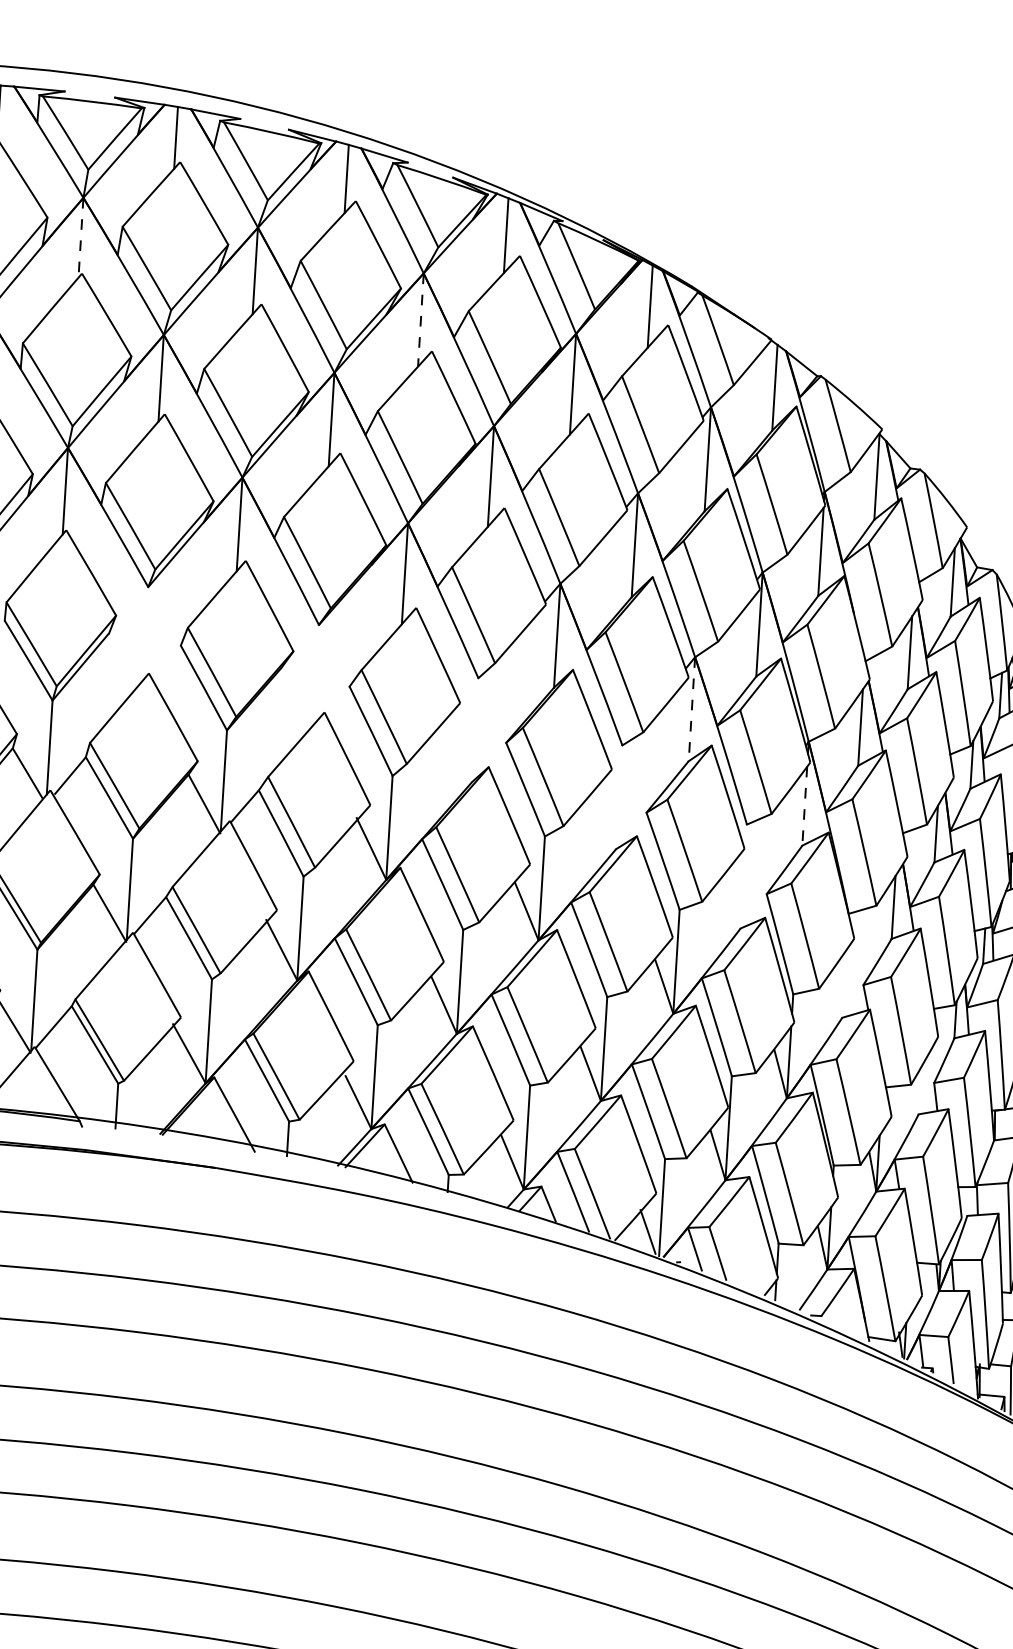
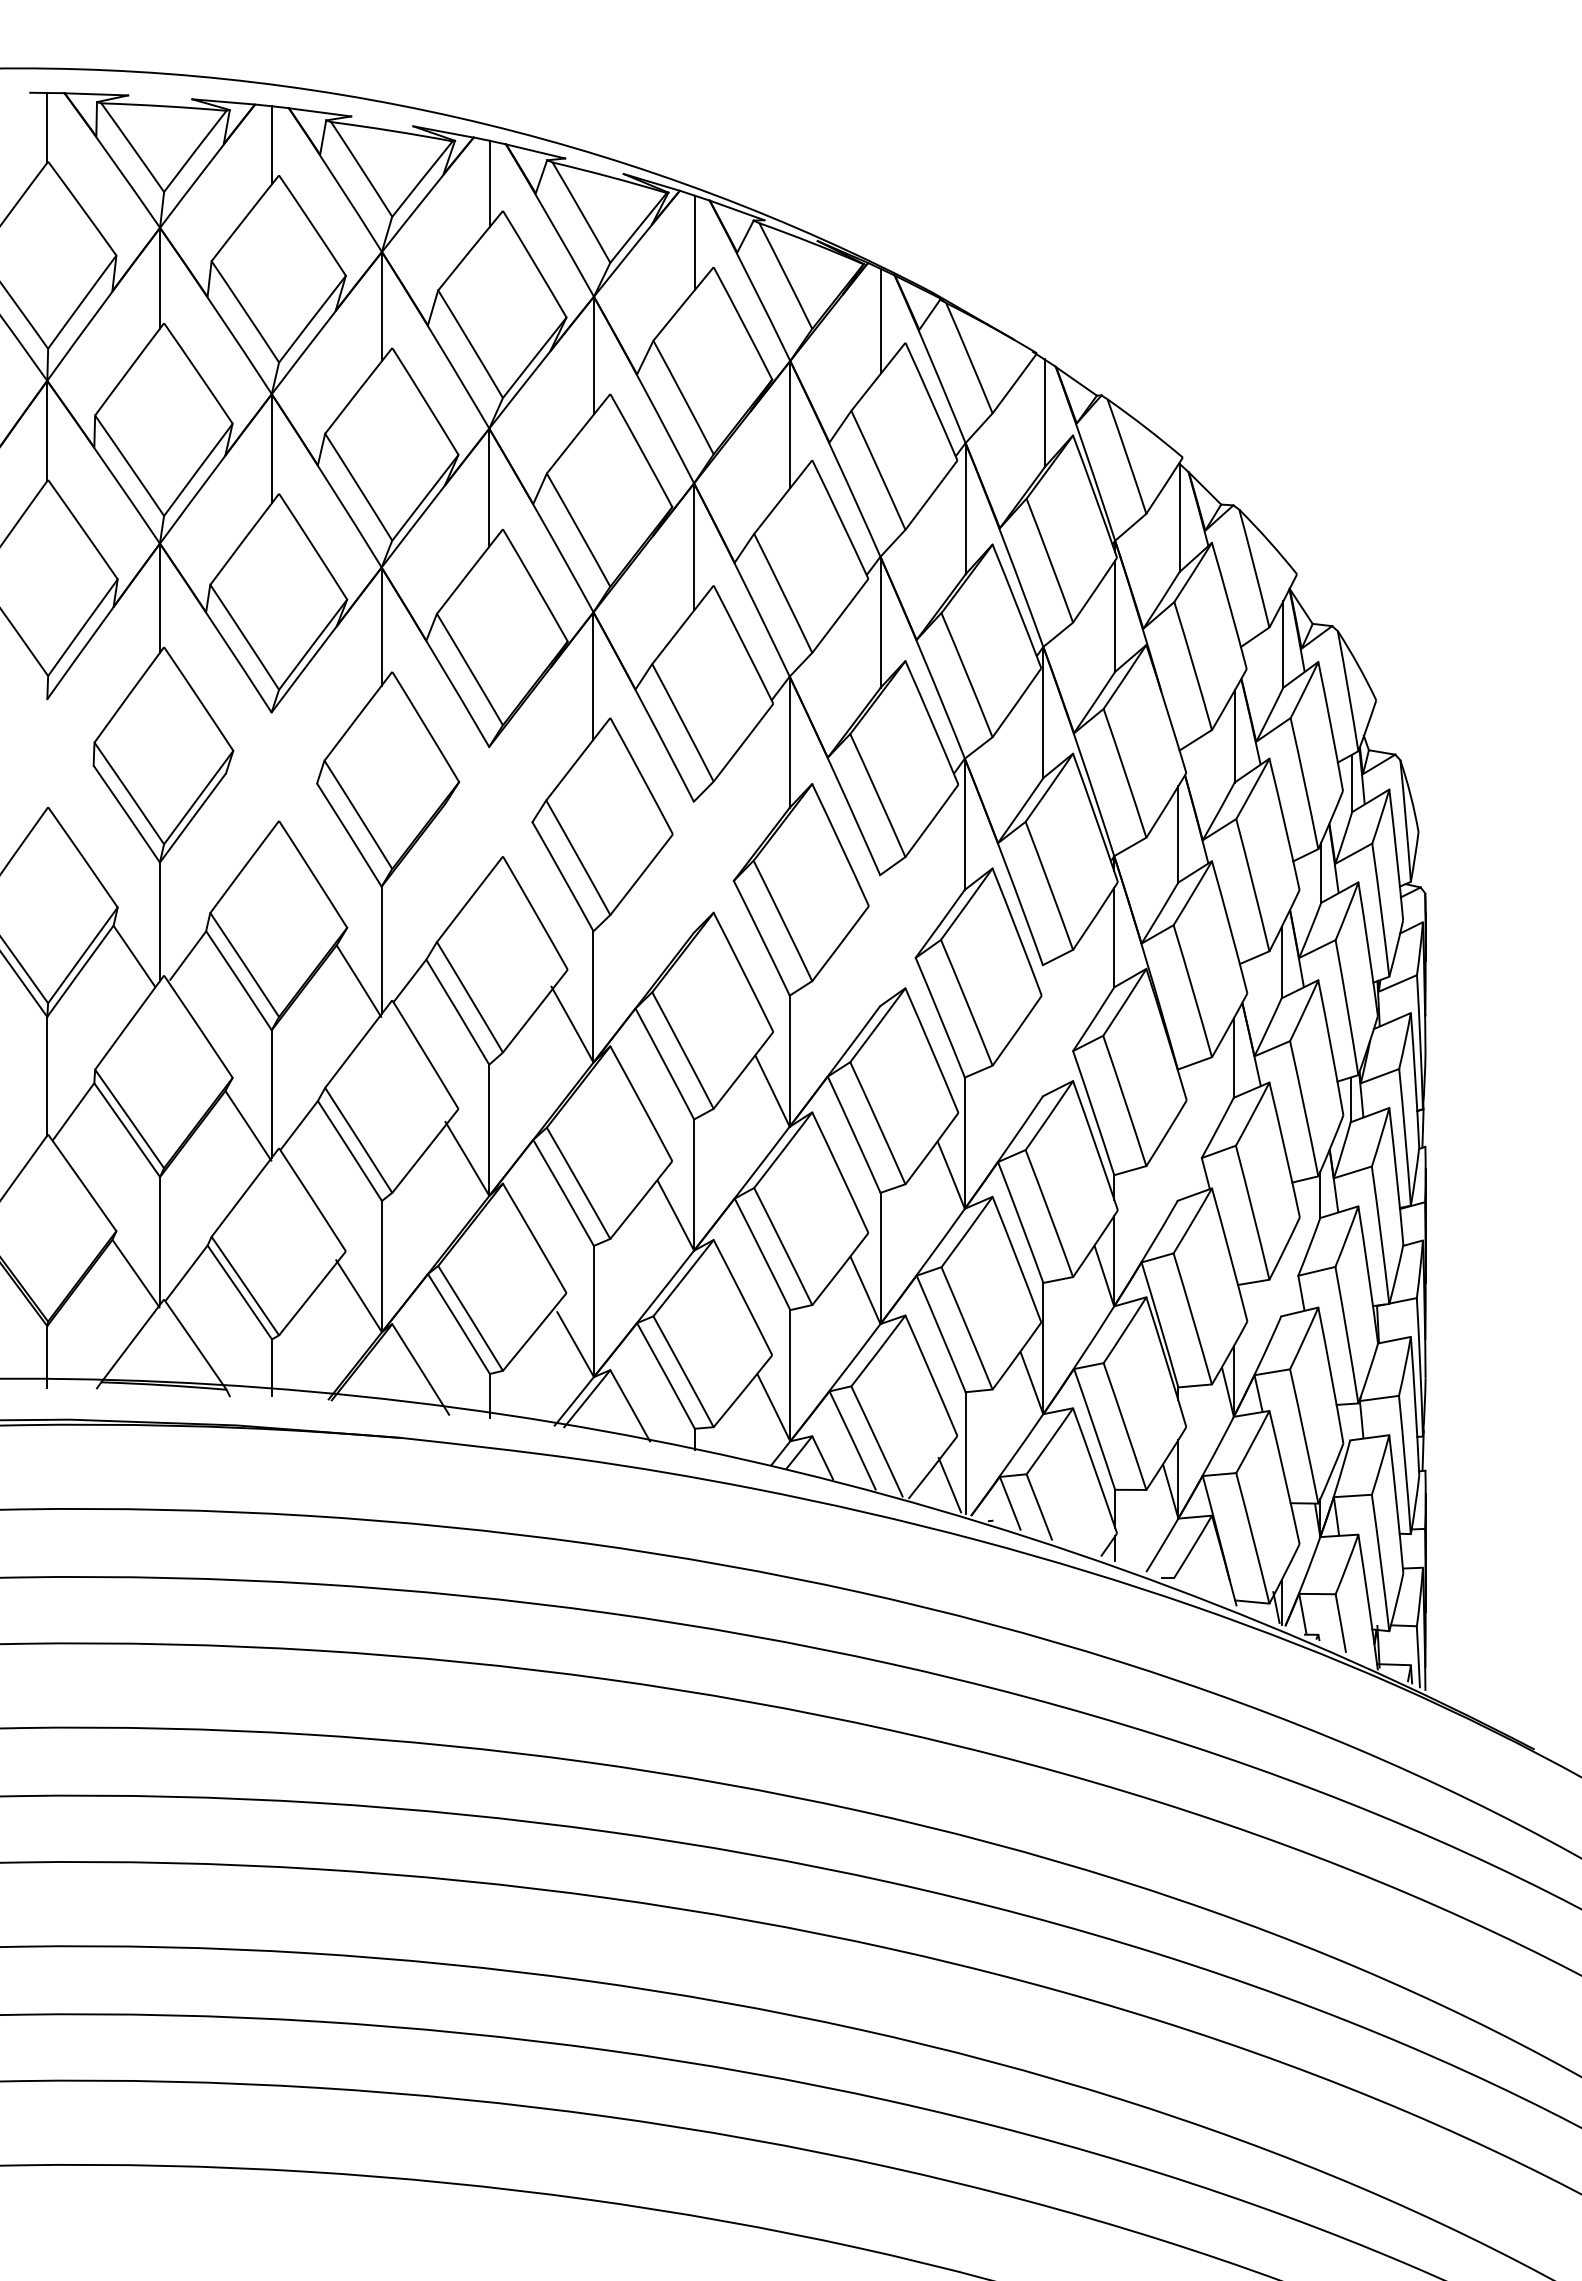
line: (81, 238) -> (160, 278), dashed -> solid
line: (420, 319) -> (593, 355), dashed -> solid
line: (691, 709) -> (964, 824), dashed -> solid
line: (804, 806) -> (1114, 937), dashed -> solid

